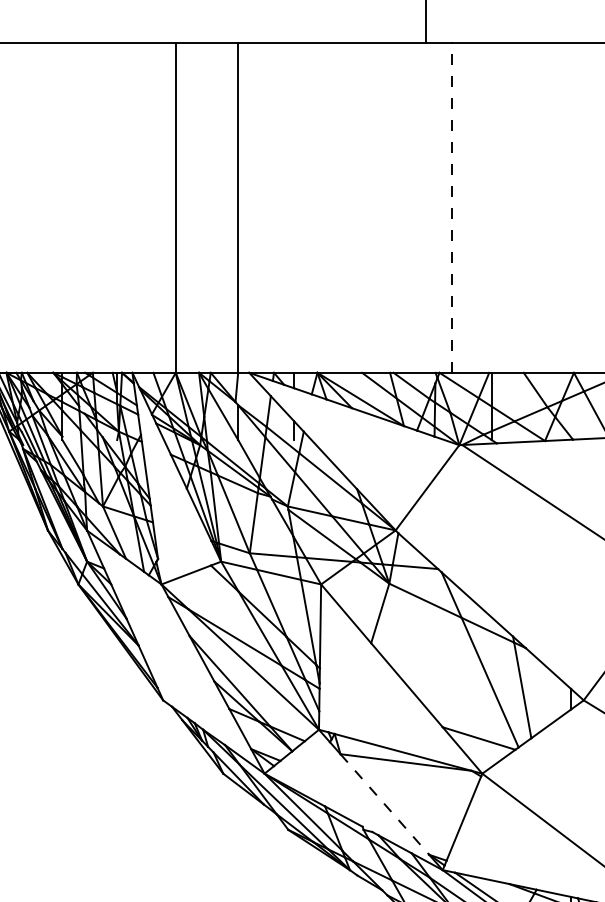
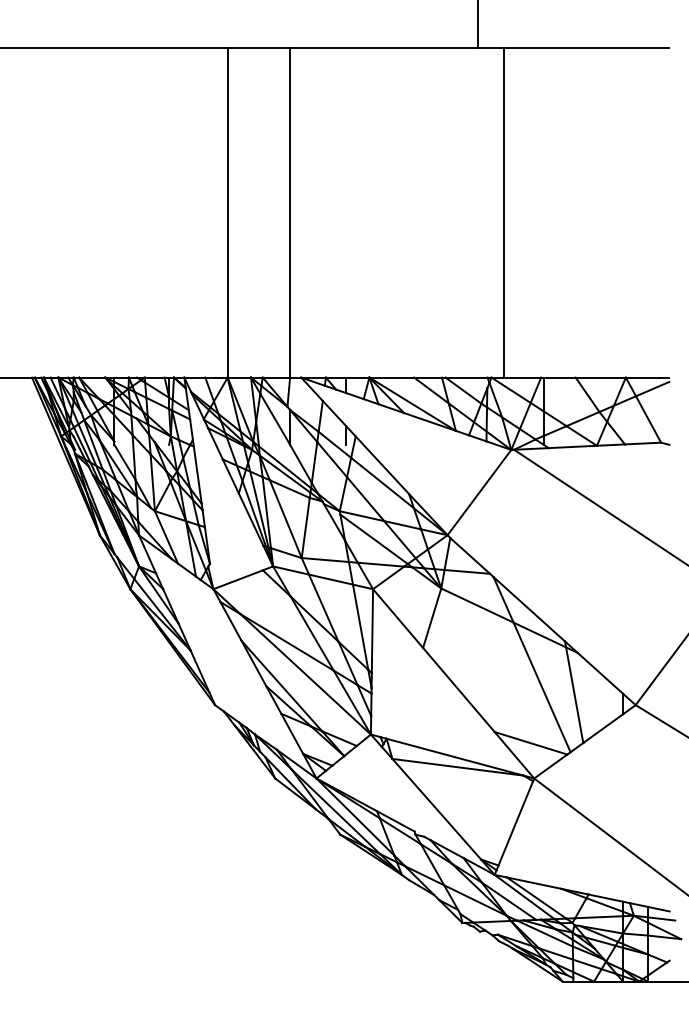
line: (451, 207) -> (503, 212), dashed -> solid
line: (385, 804) -> (437, 809), dashed -> solid

